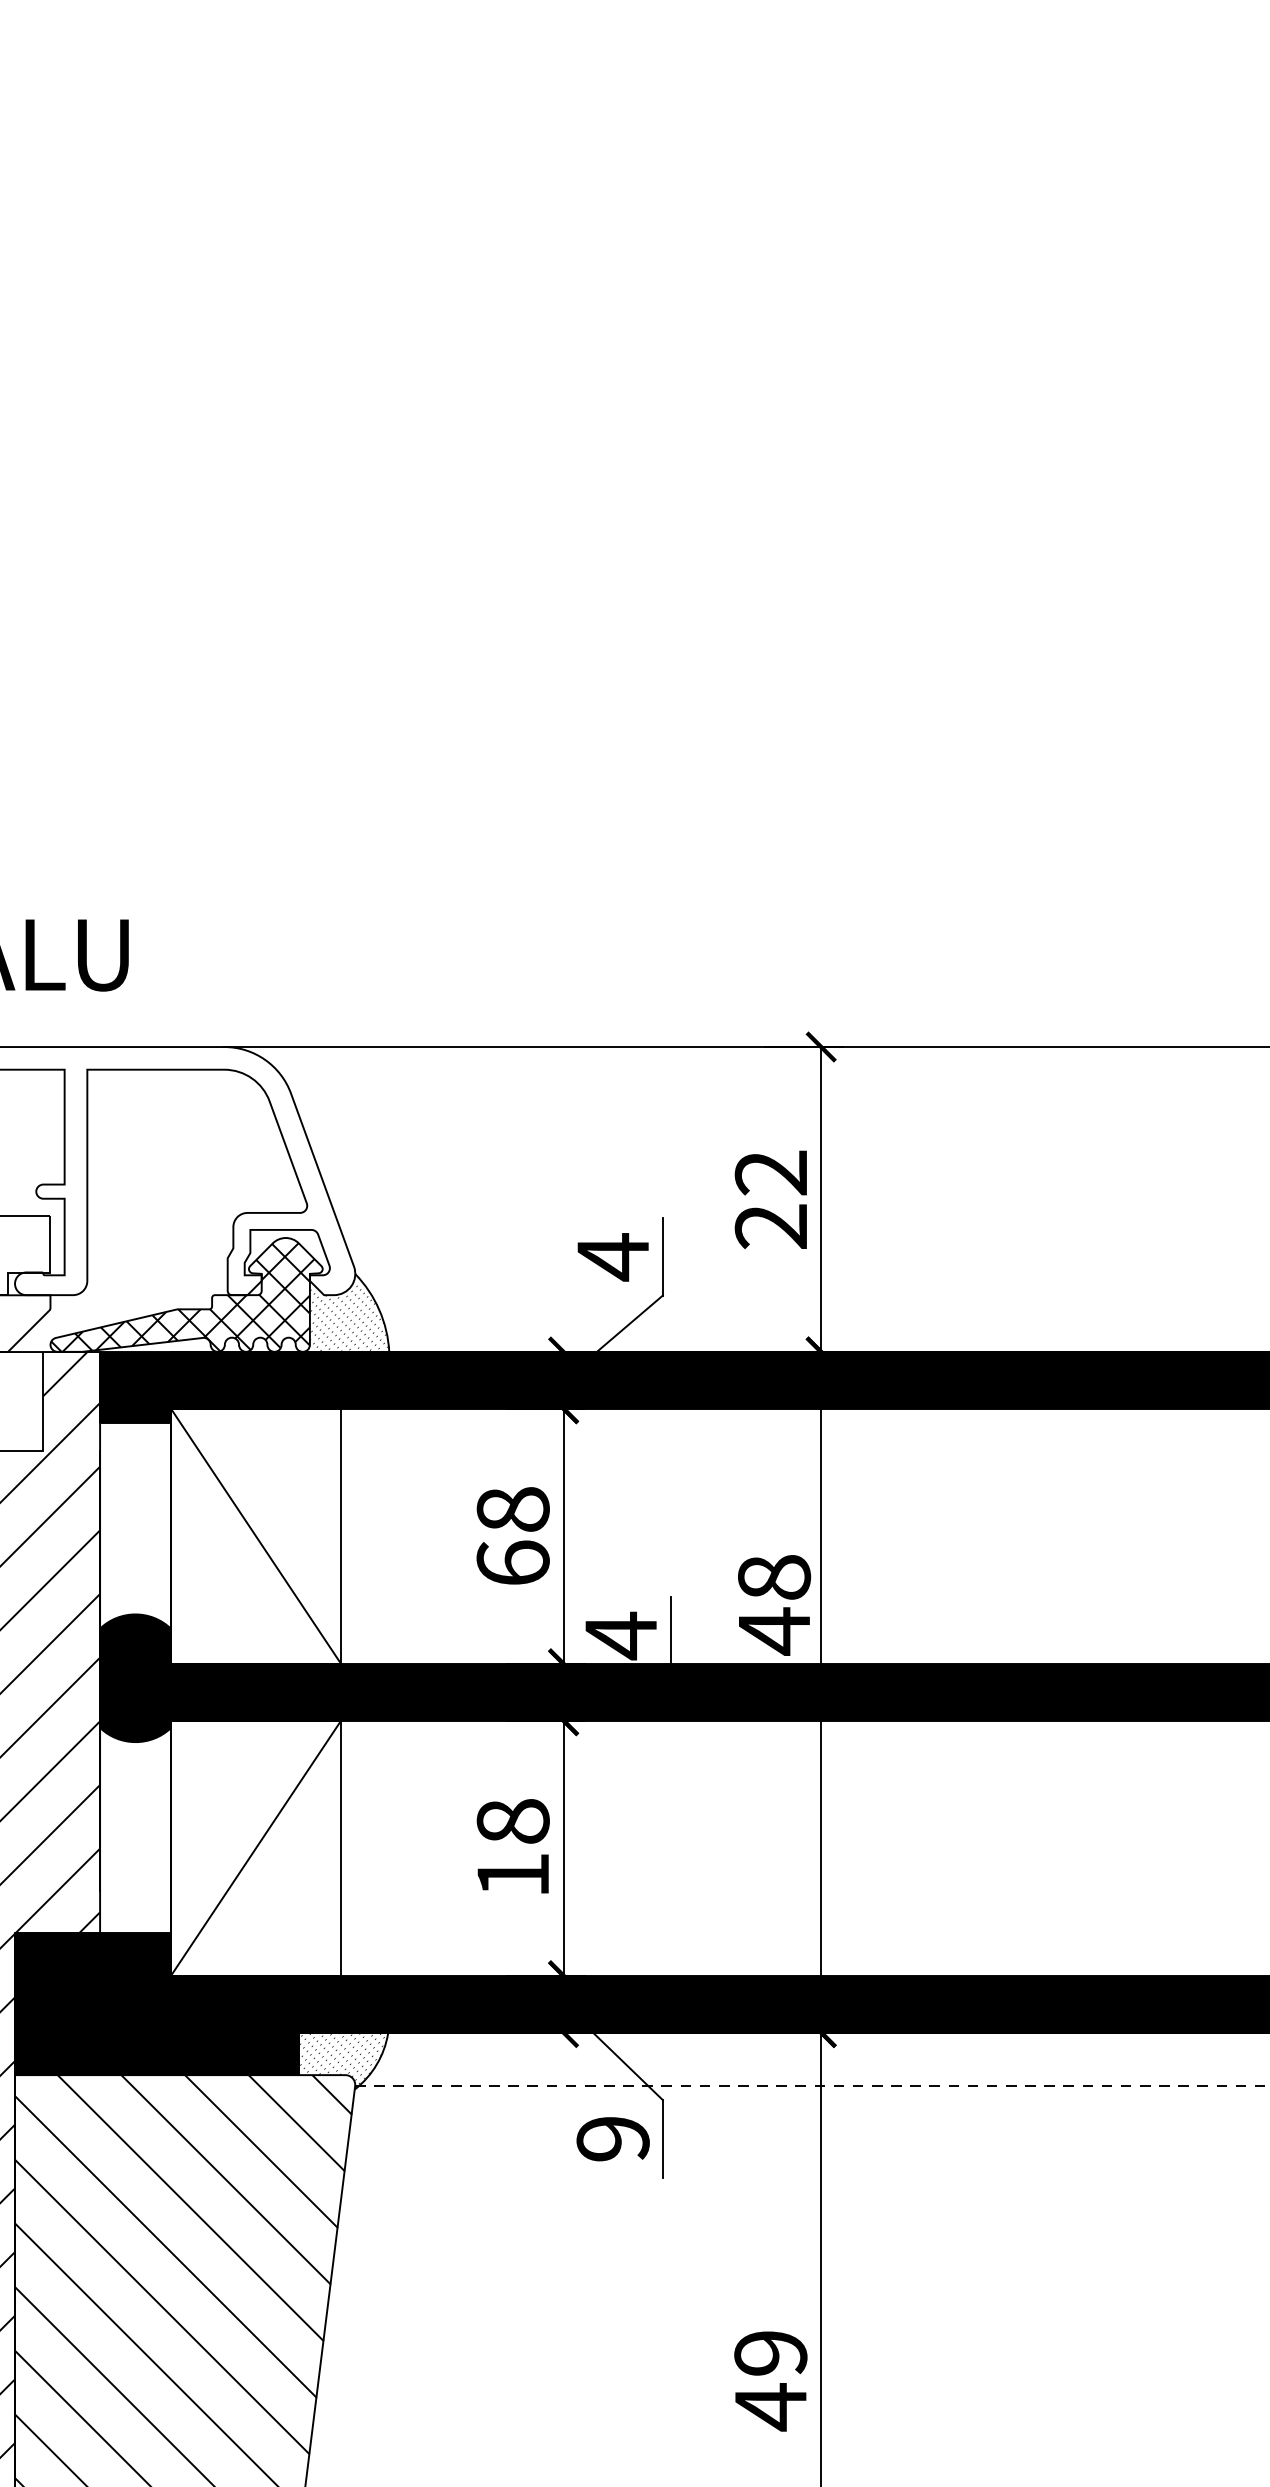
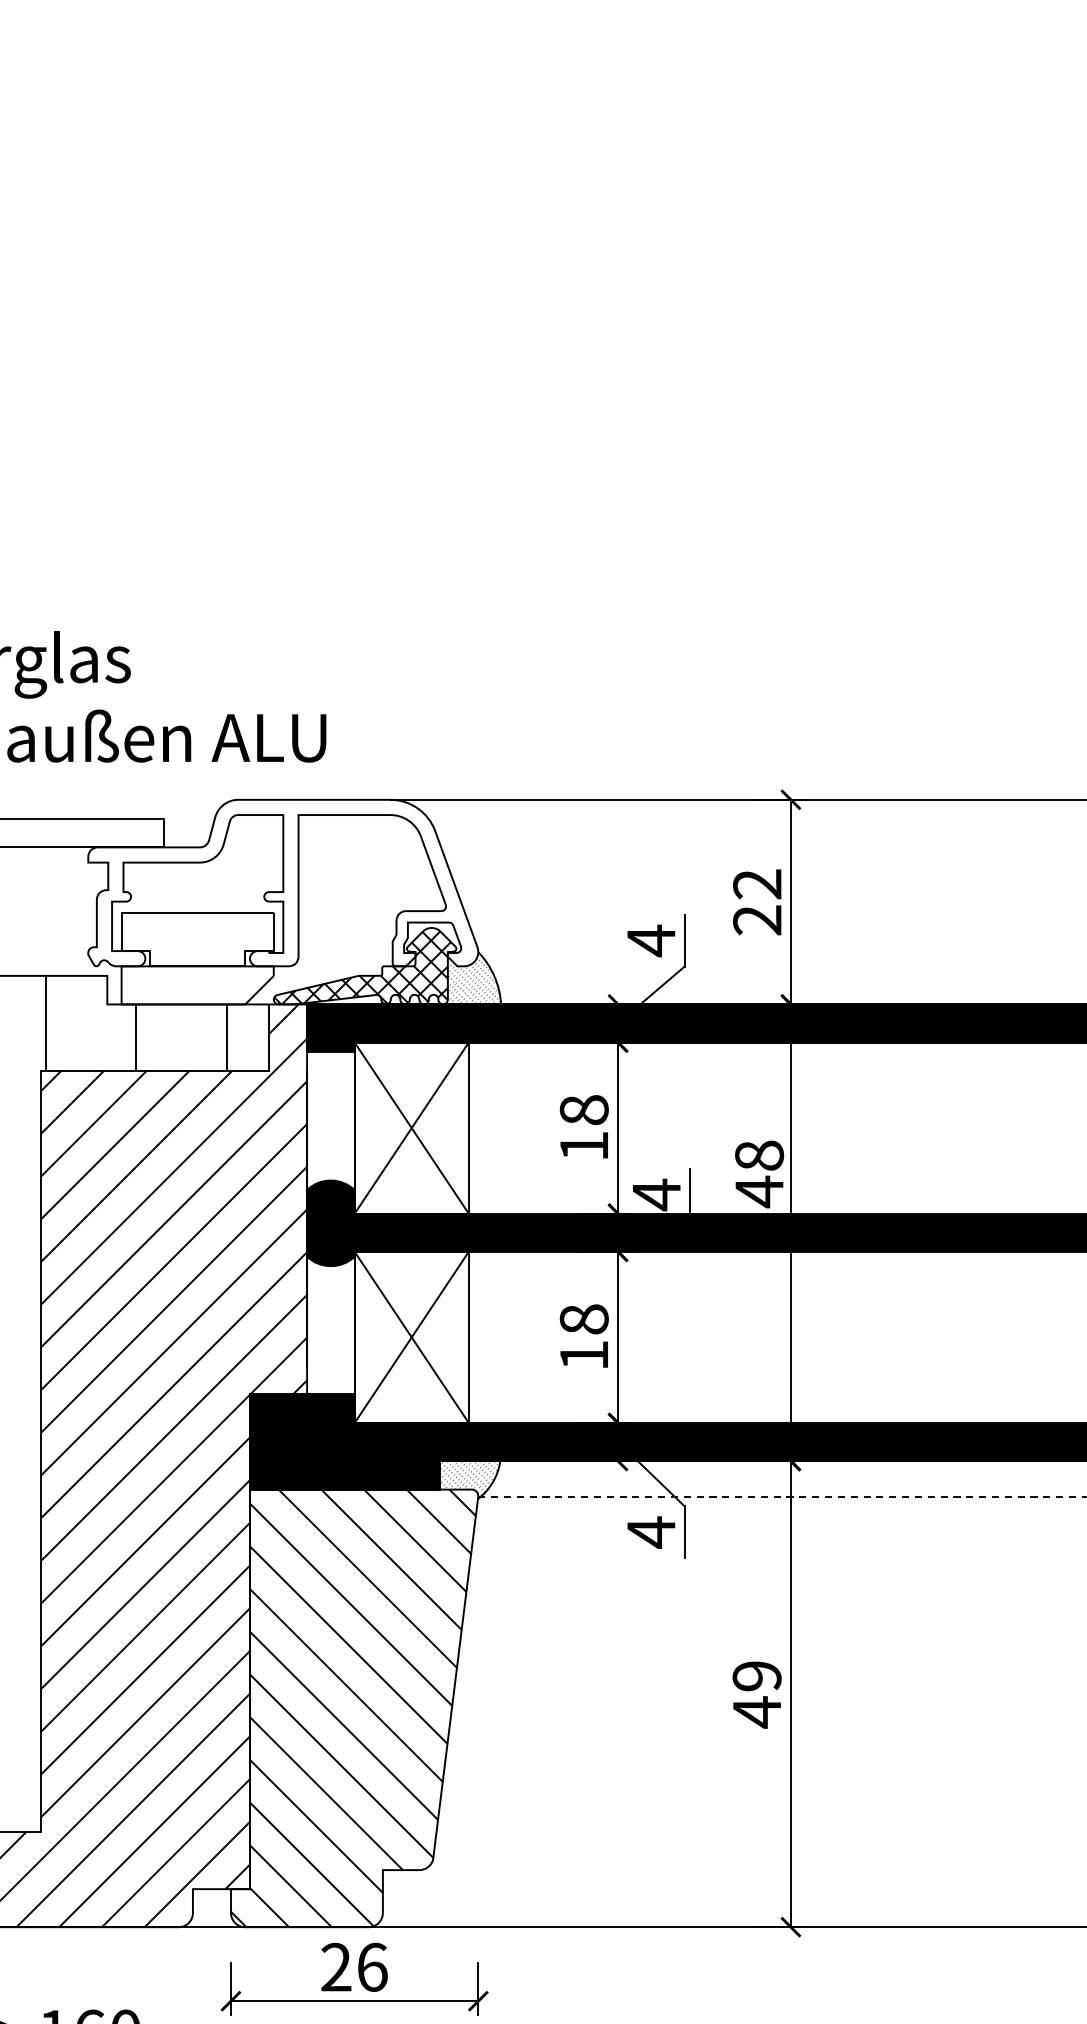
line: (255, 1535) -> (411, 1127), added
text: (512, 1562) -> (583, 1145), 68 -> 18
line: (255, 1848) -> (411, 1337), added
text: (611, 2139) -> (650, 1532), 9 -> 4

